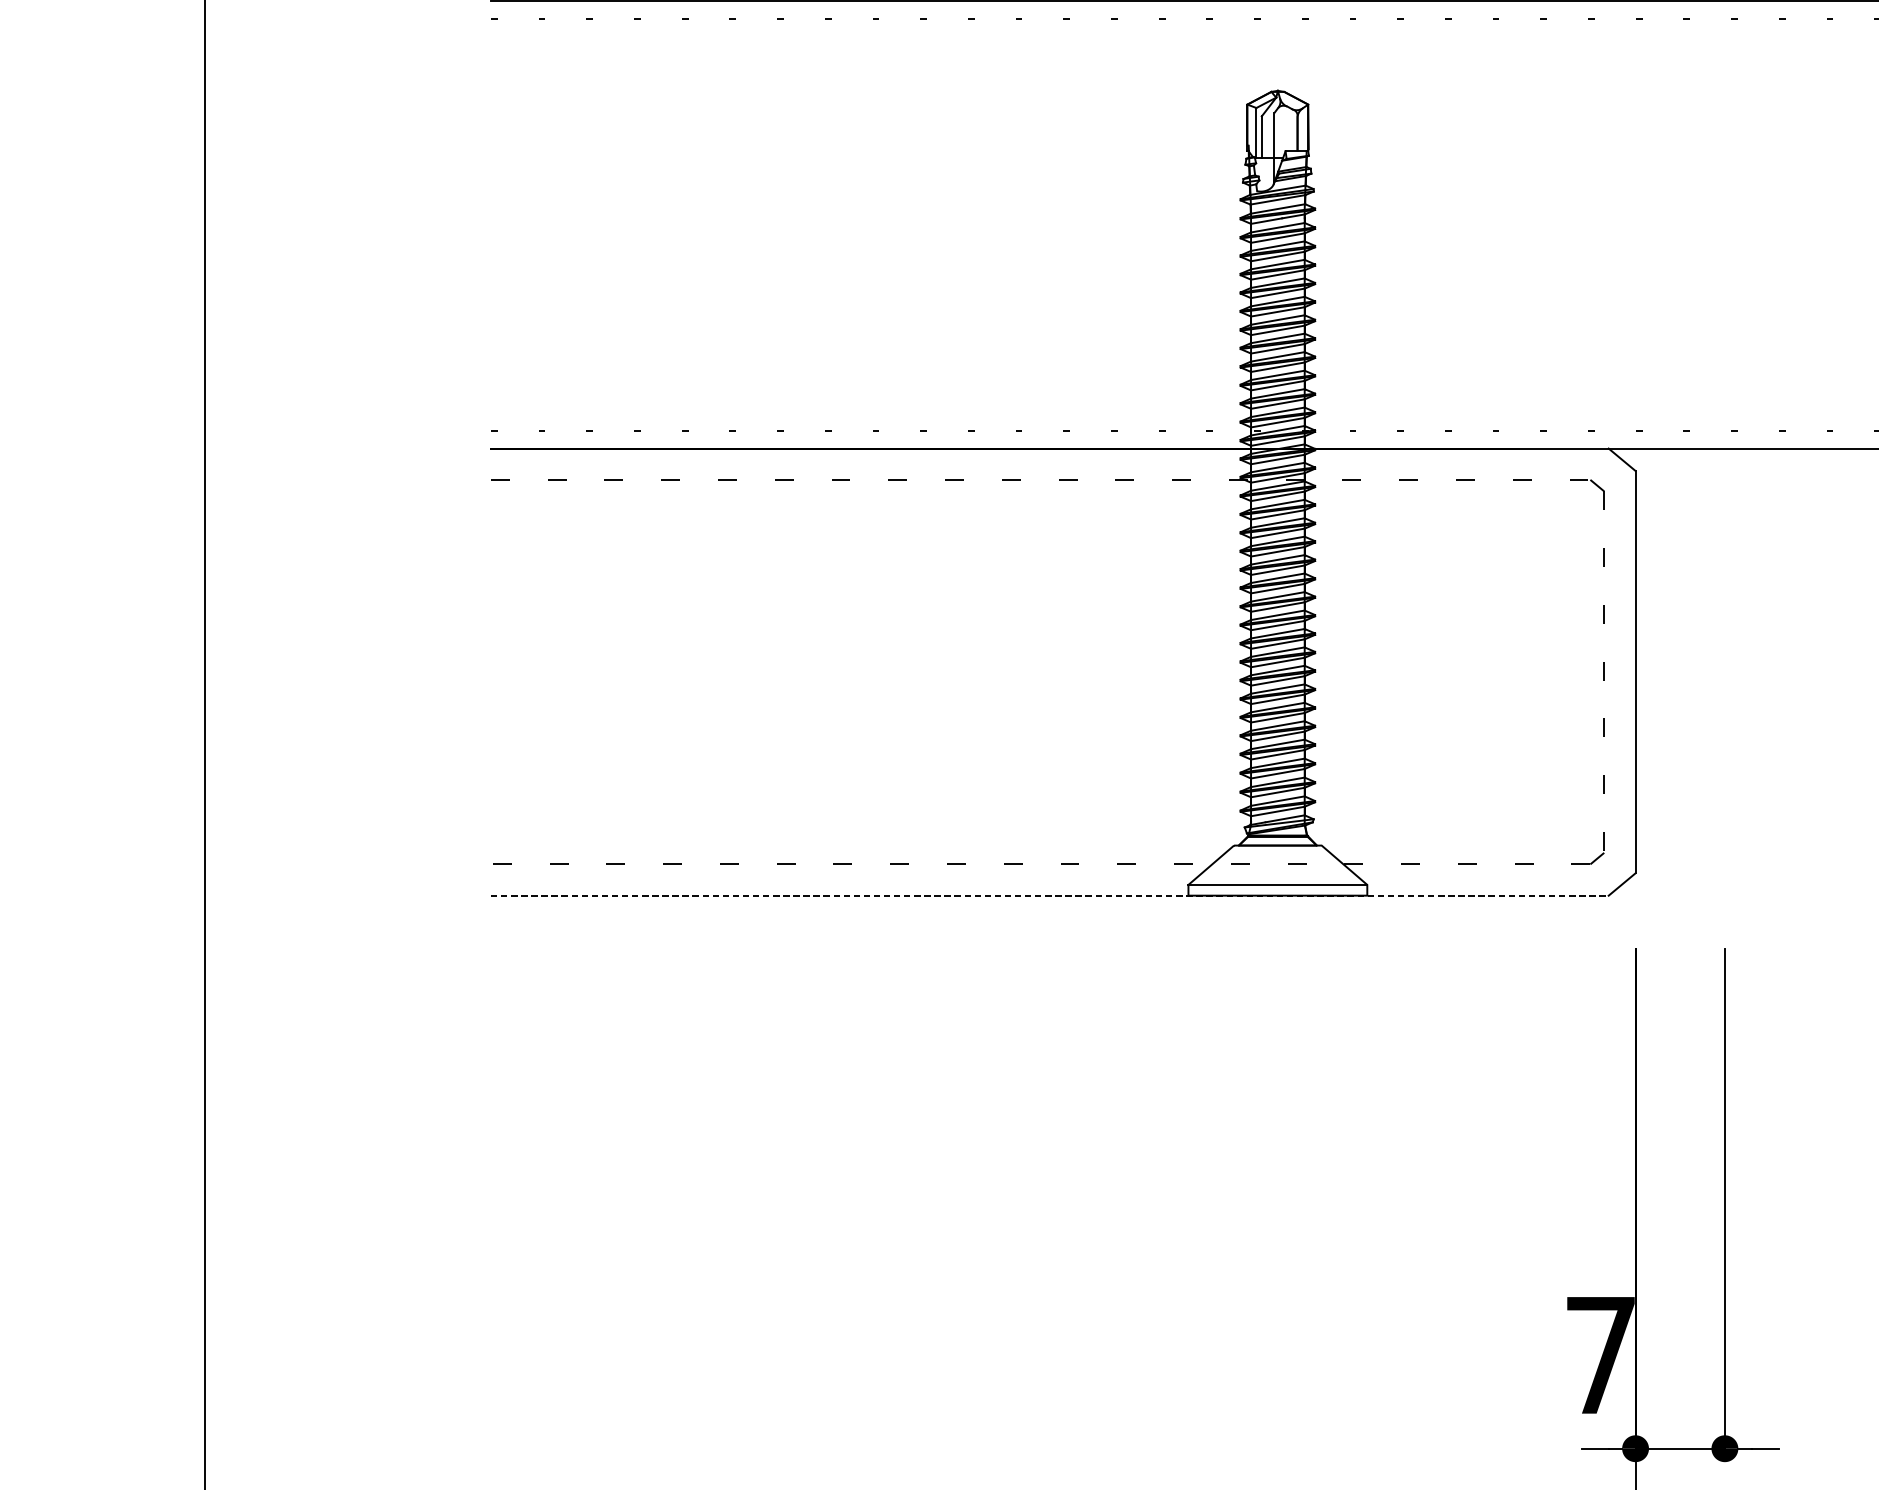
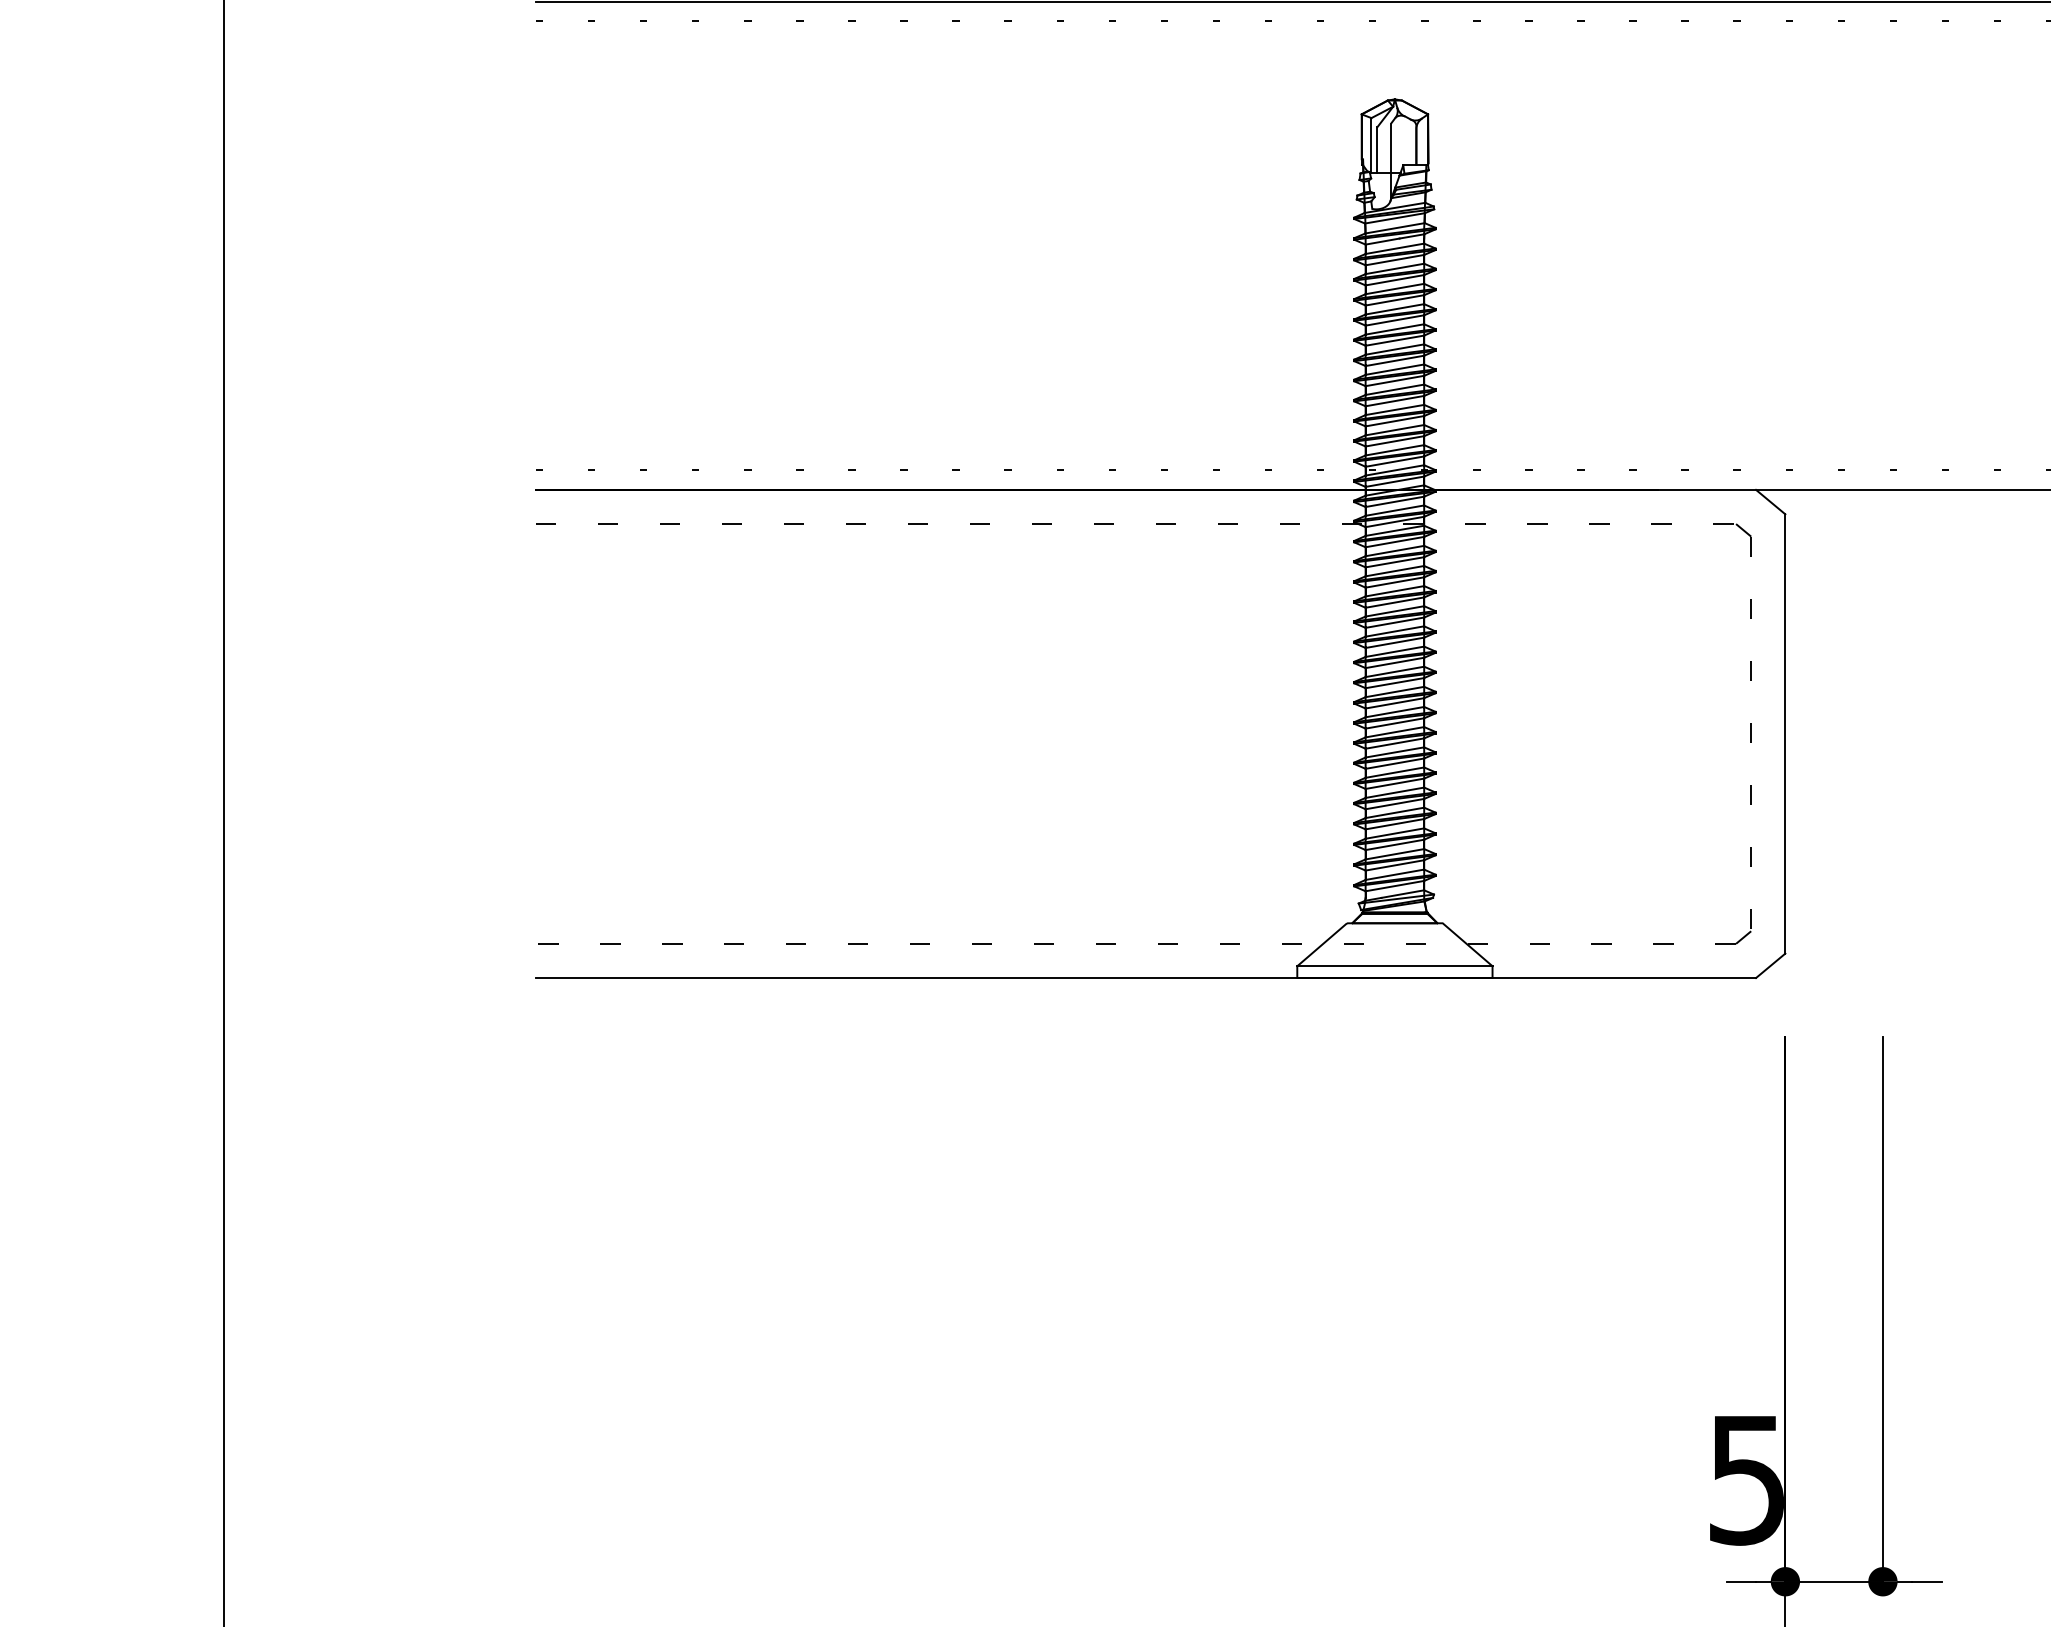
line: (1050, 896) -> (1146, 978), dashed -> solid
text: (1599, 1355) -> (1746, 1480), 7 -> 5

